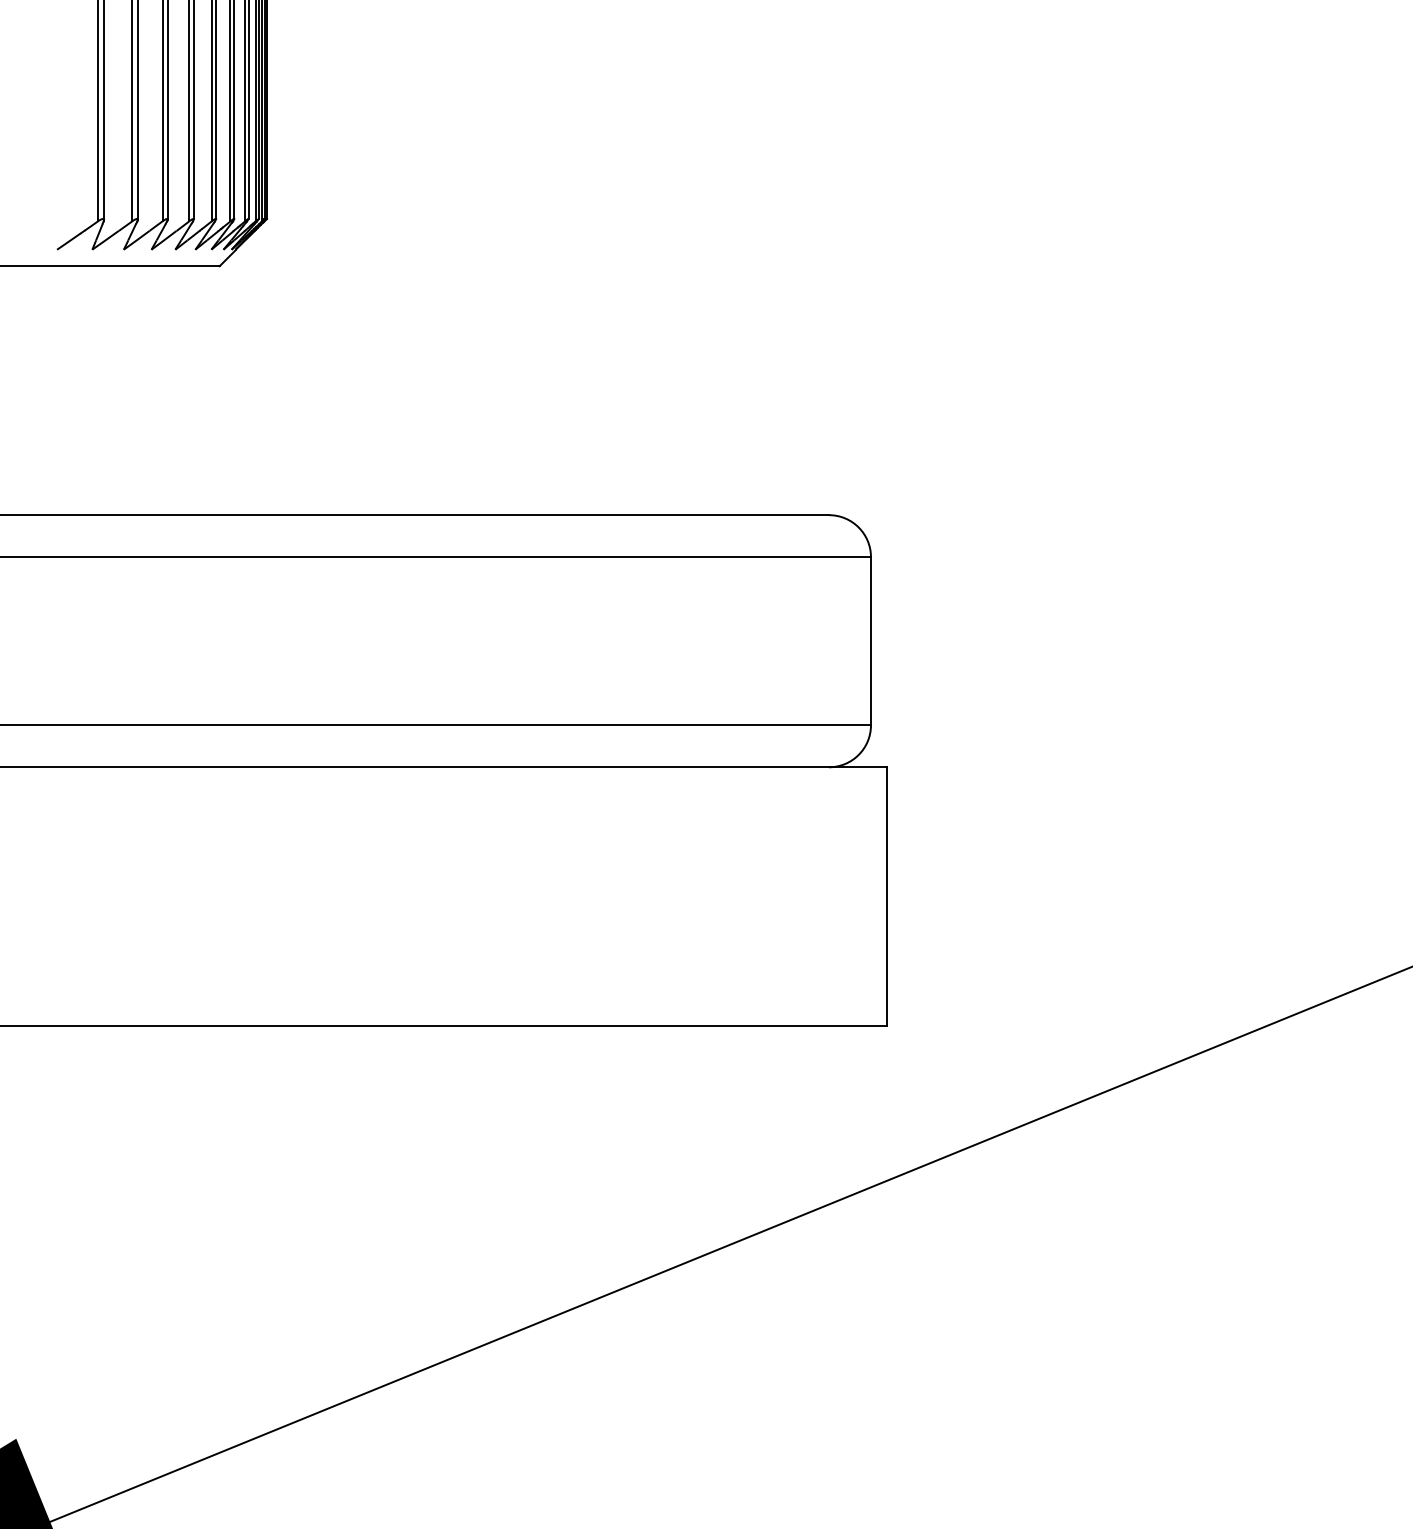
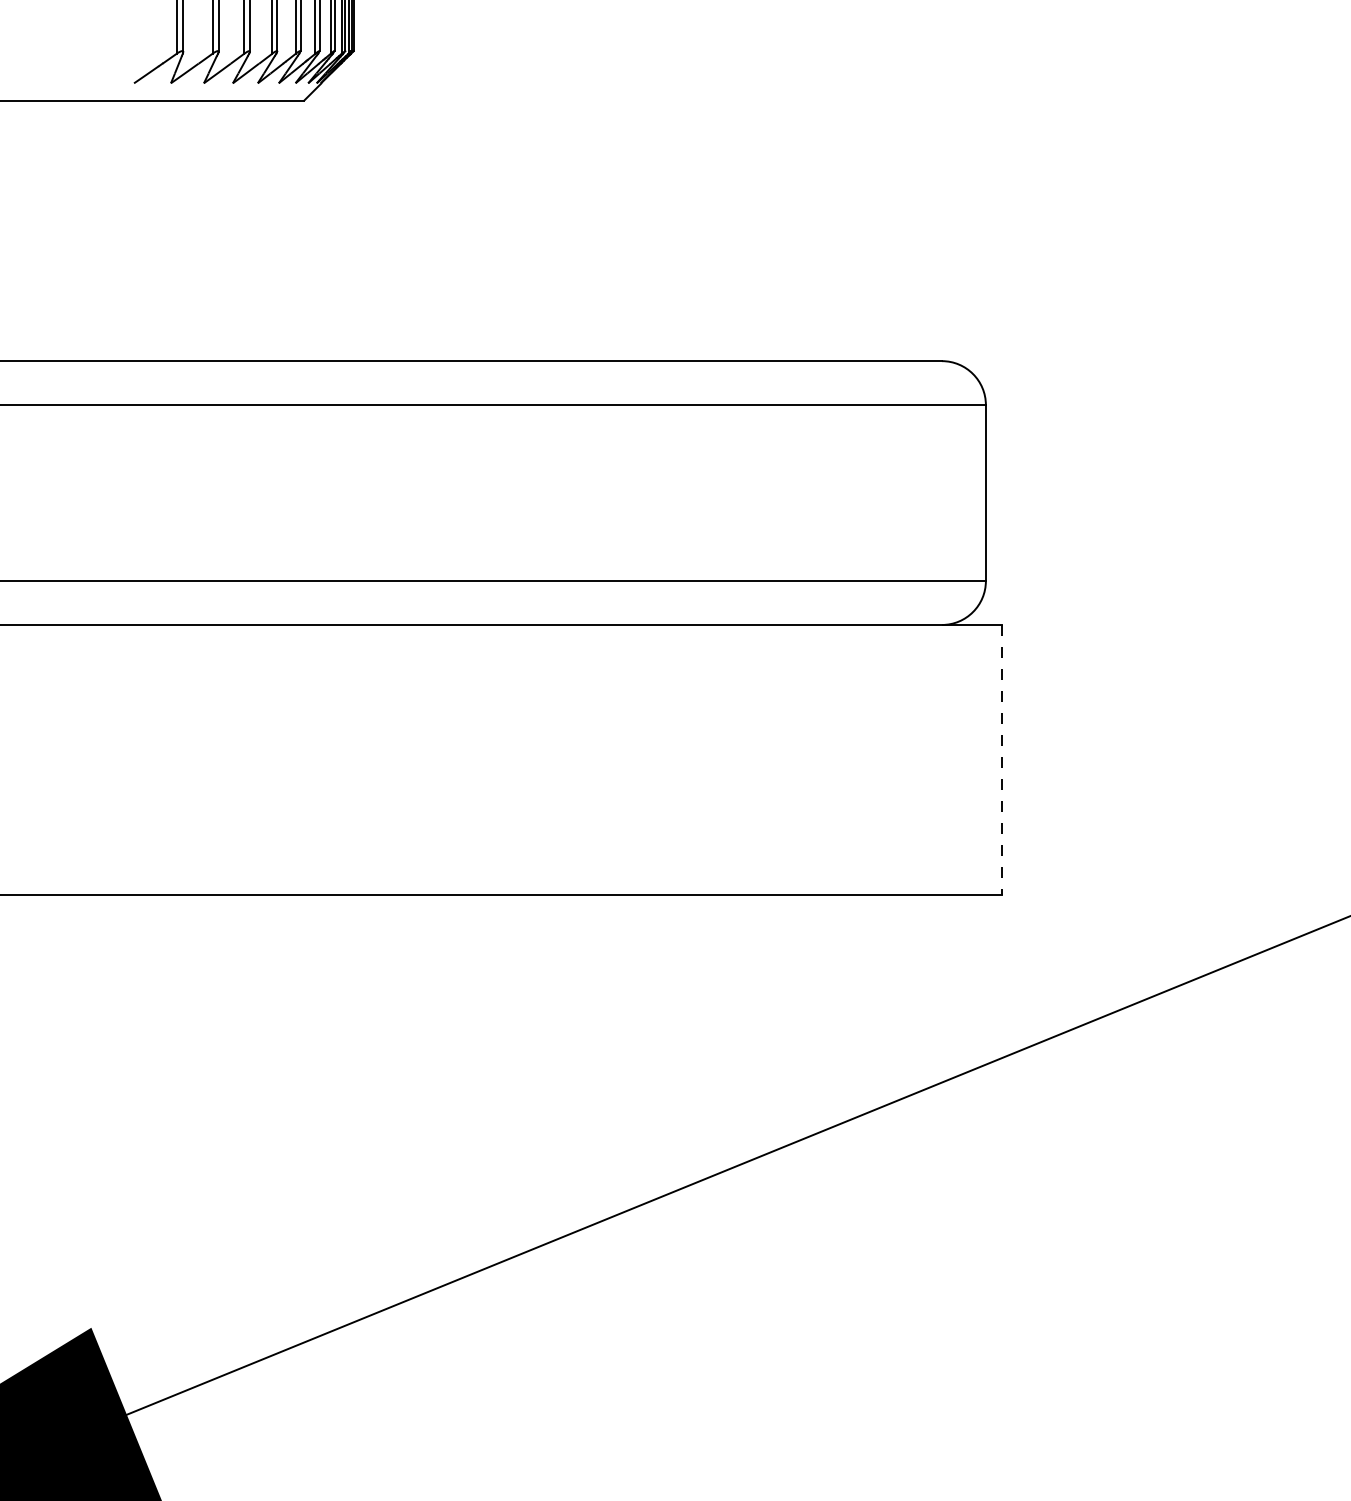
line: (886, 896) -> (1002, 760), solid -> dashed

